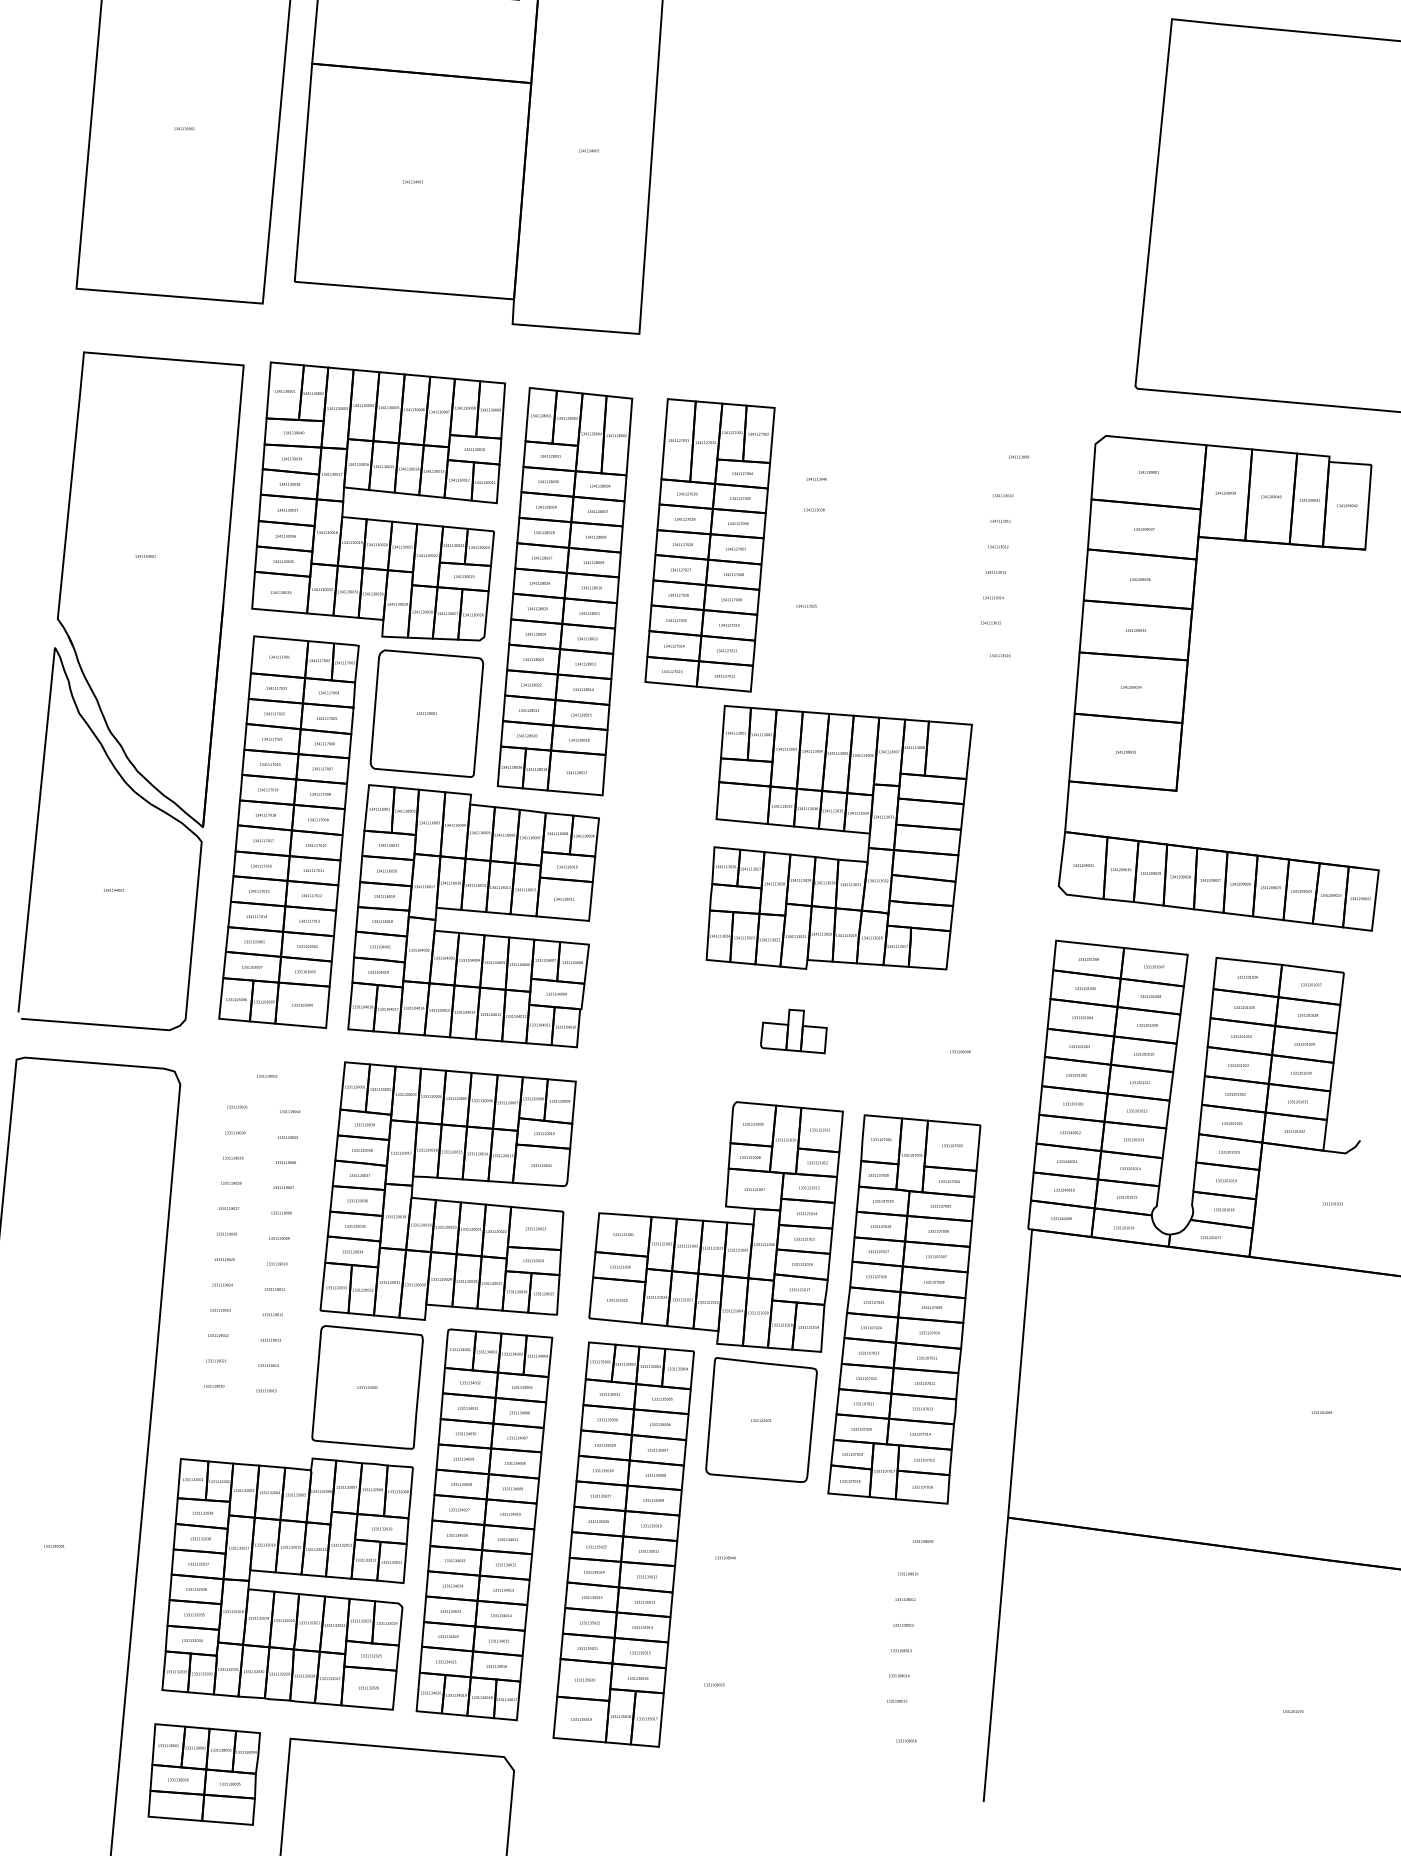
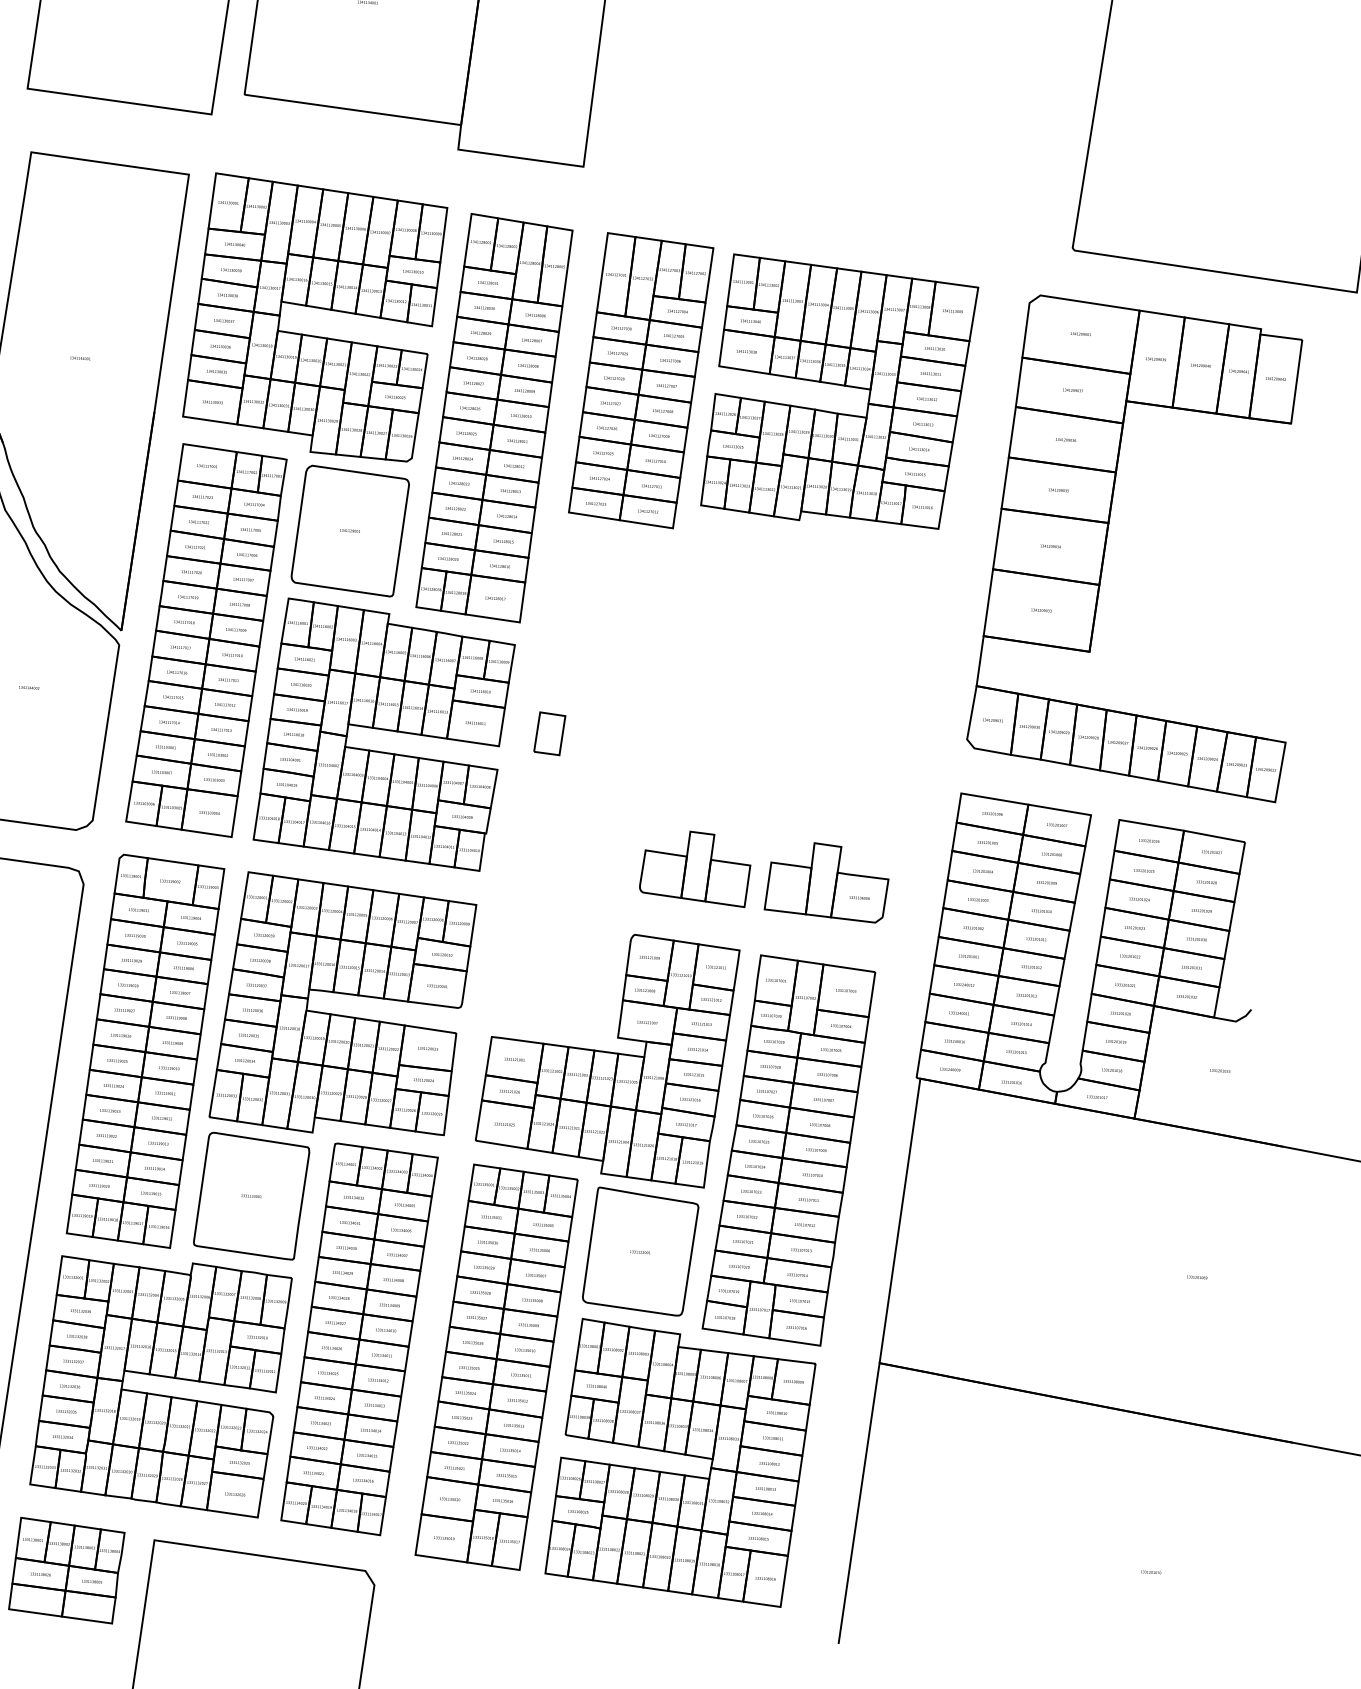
part: (838, 837) -> (839, 391), moved
part: (638, 905) -> (548, 733), added
part: (793, 1031) -> (695, 868), size x1.67
part: (926, 1037) -> (826, 881), added
part: (252, 1248) -> (145, 1051), added
part: (814, 1621) -> (681, 1454), added

